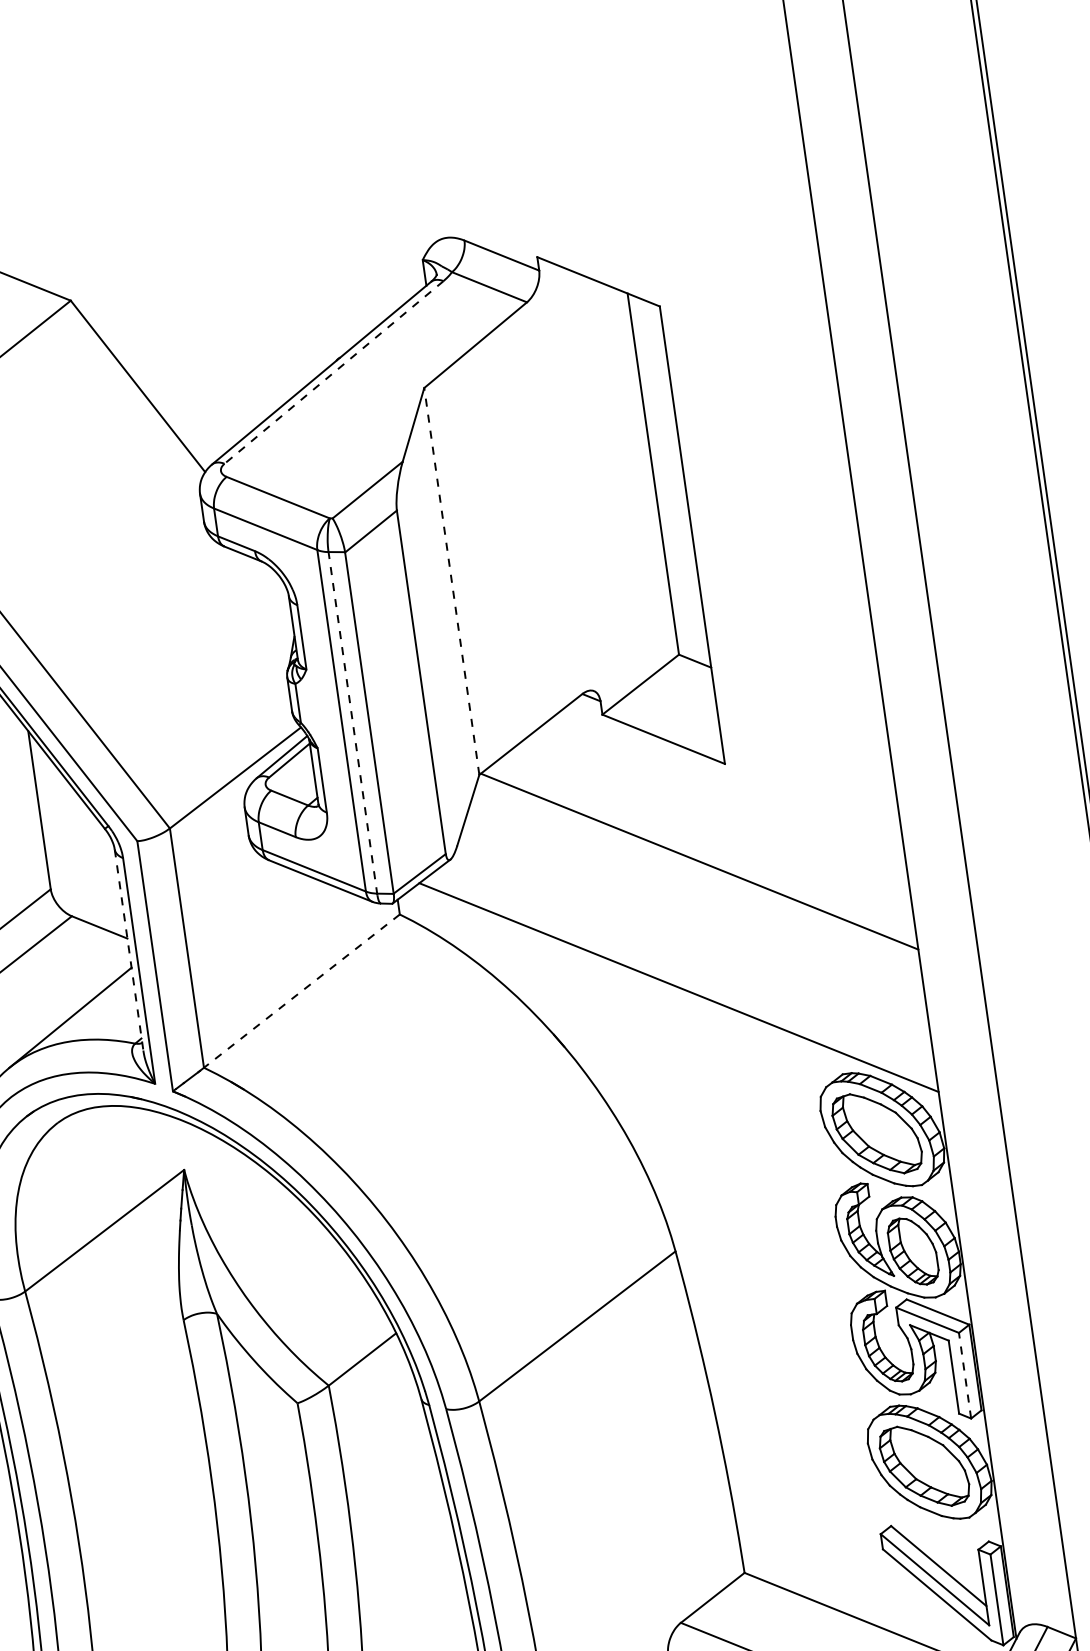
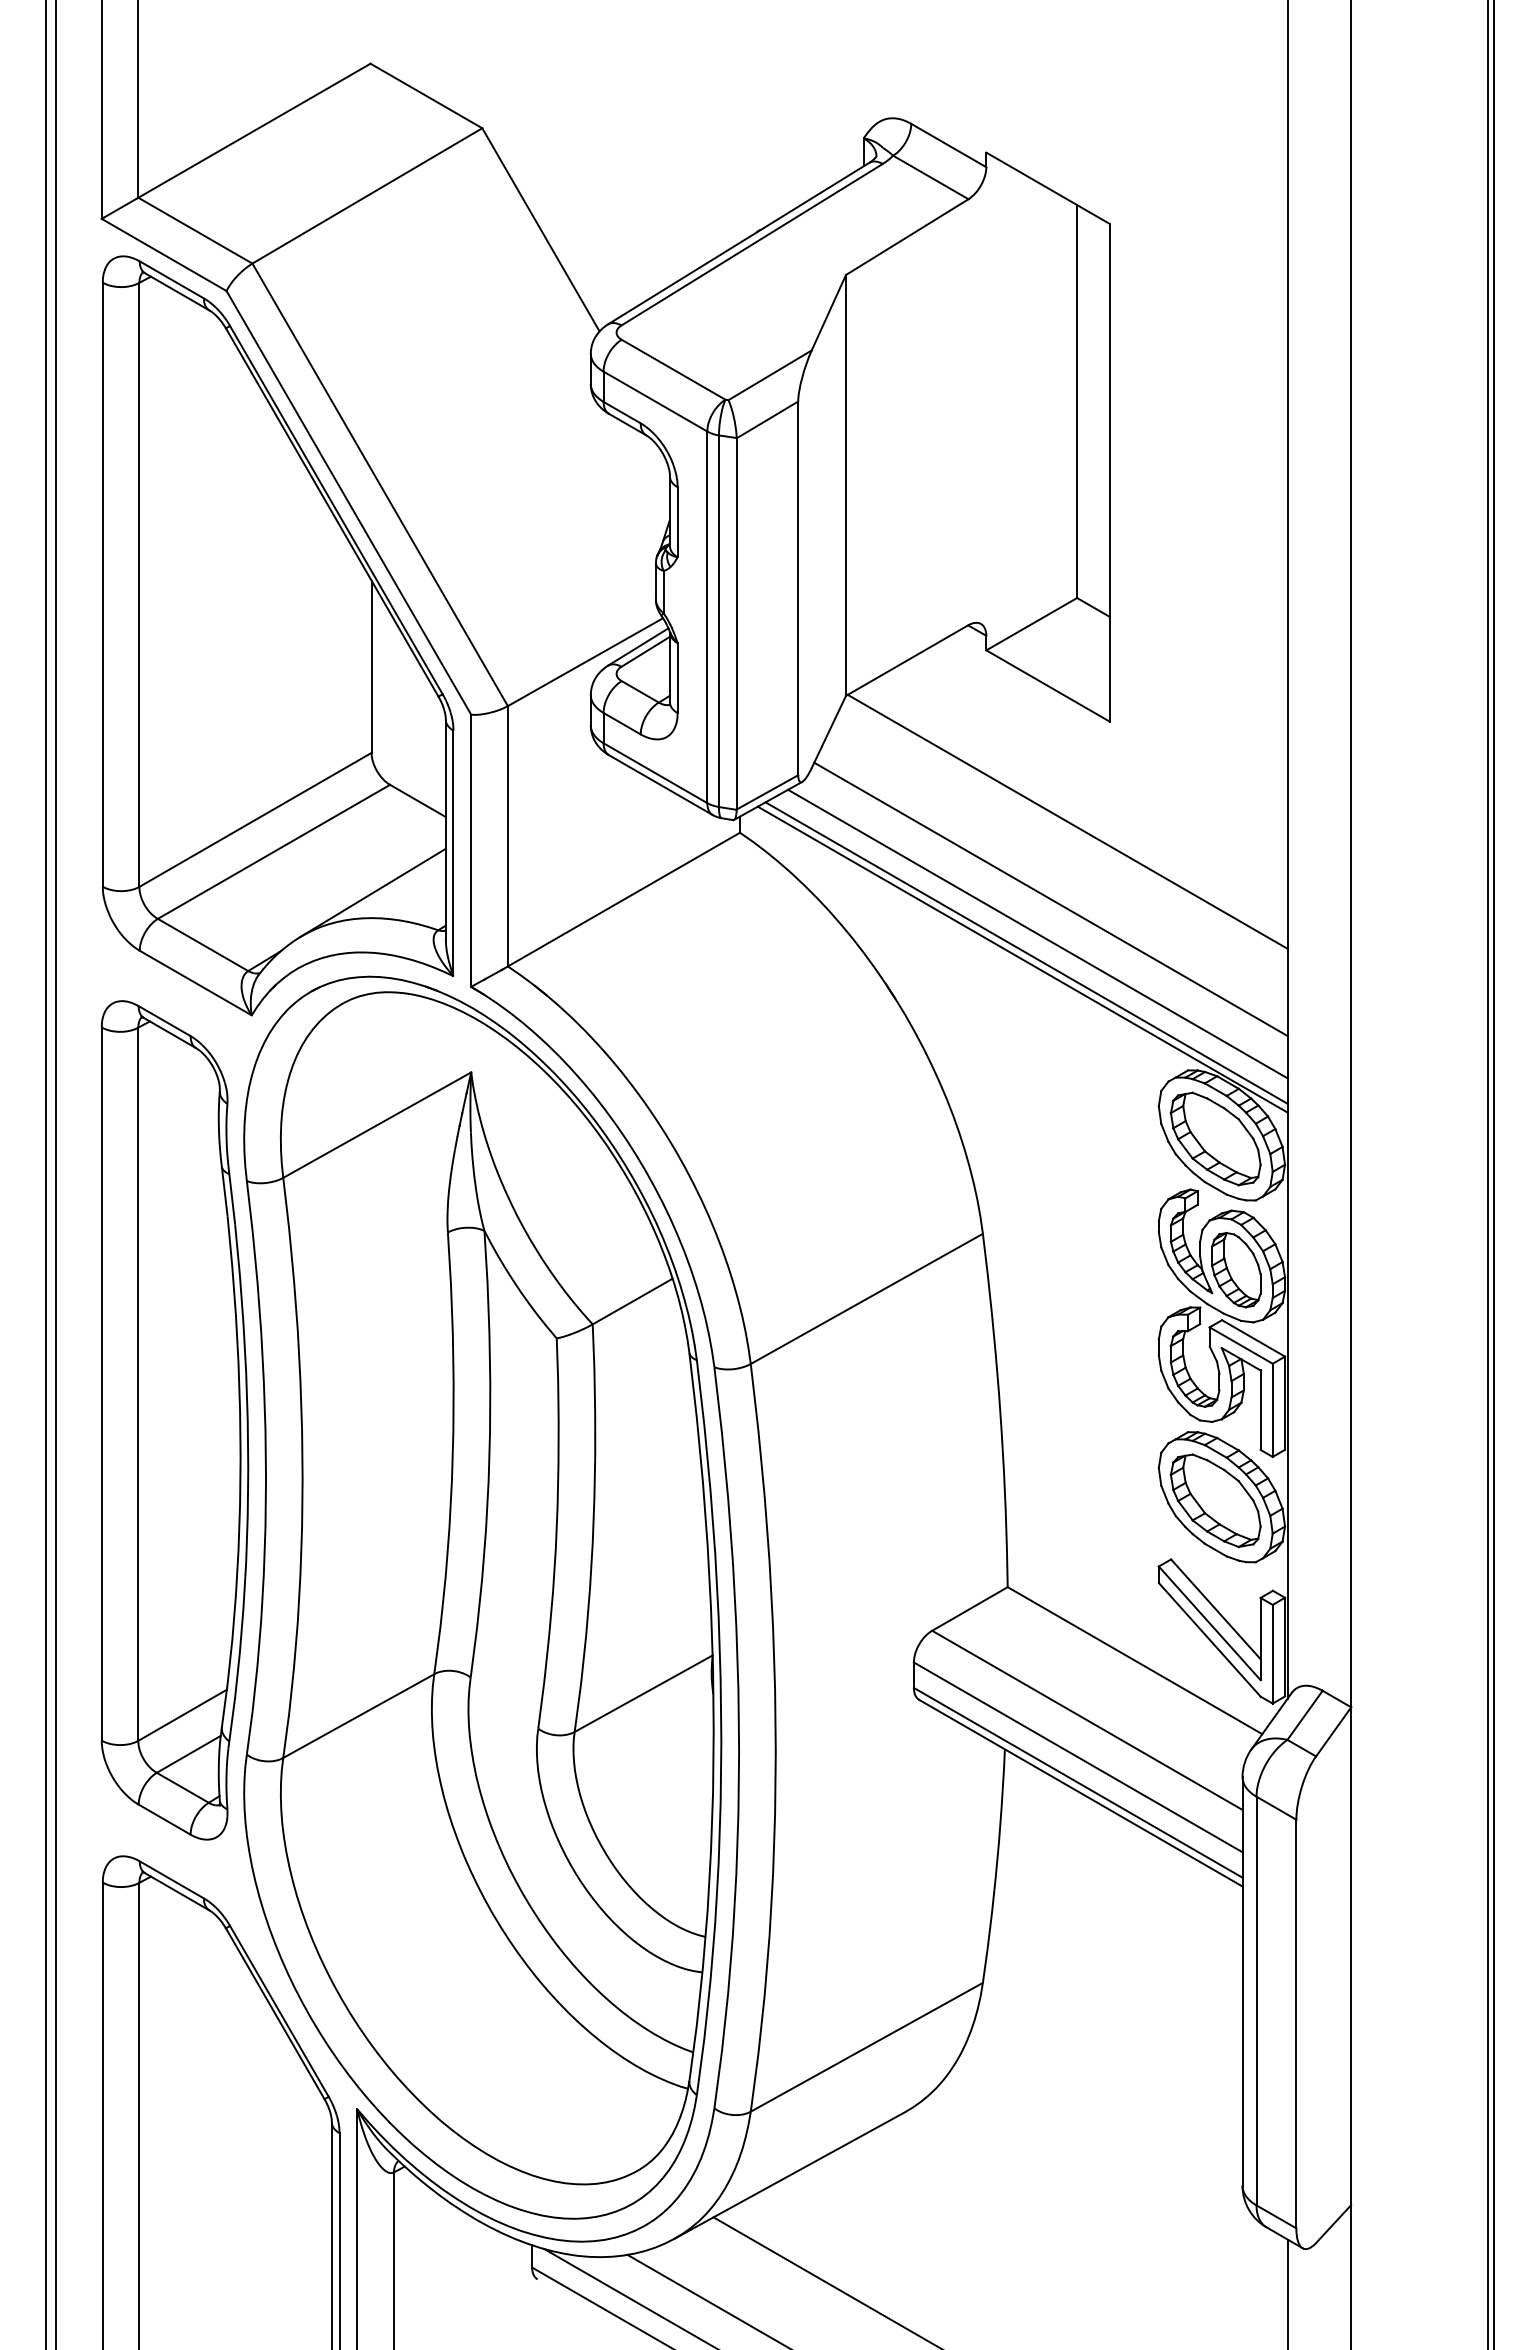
line: (334, 372) -> (752, 244), dashed -> solid
line: (451, 580) -> (845, 484), dashed -> solid
line: (353, 723) -> (719, 622), dashed -> solid
line: (693, 935) -> (1050, 899), added
line: (128, 950) -> (445, 829), dashed -> solid
line: (686, 968) -> (1037, 933), added
line: (301, 991) -> (623, 899), dashed -> solid
line: (676, 994) -> (1022, 959), added
line: (964, 1375) -> (1272, 1410), dashed -> solid

